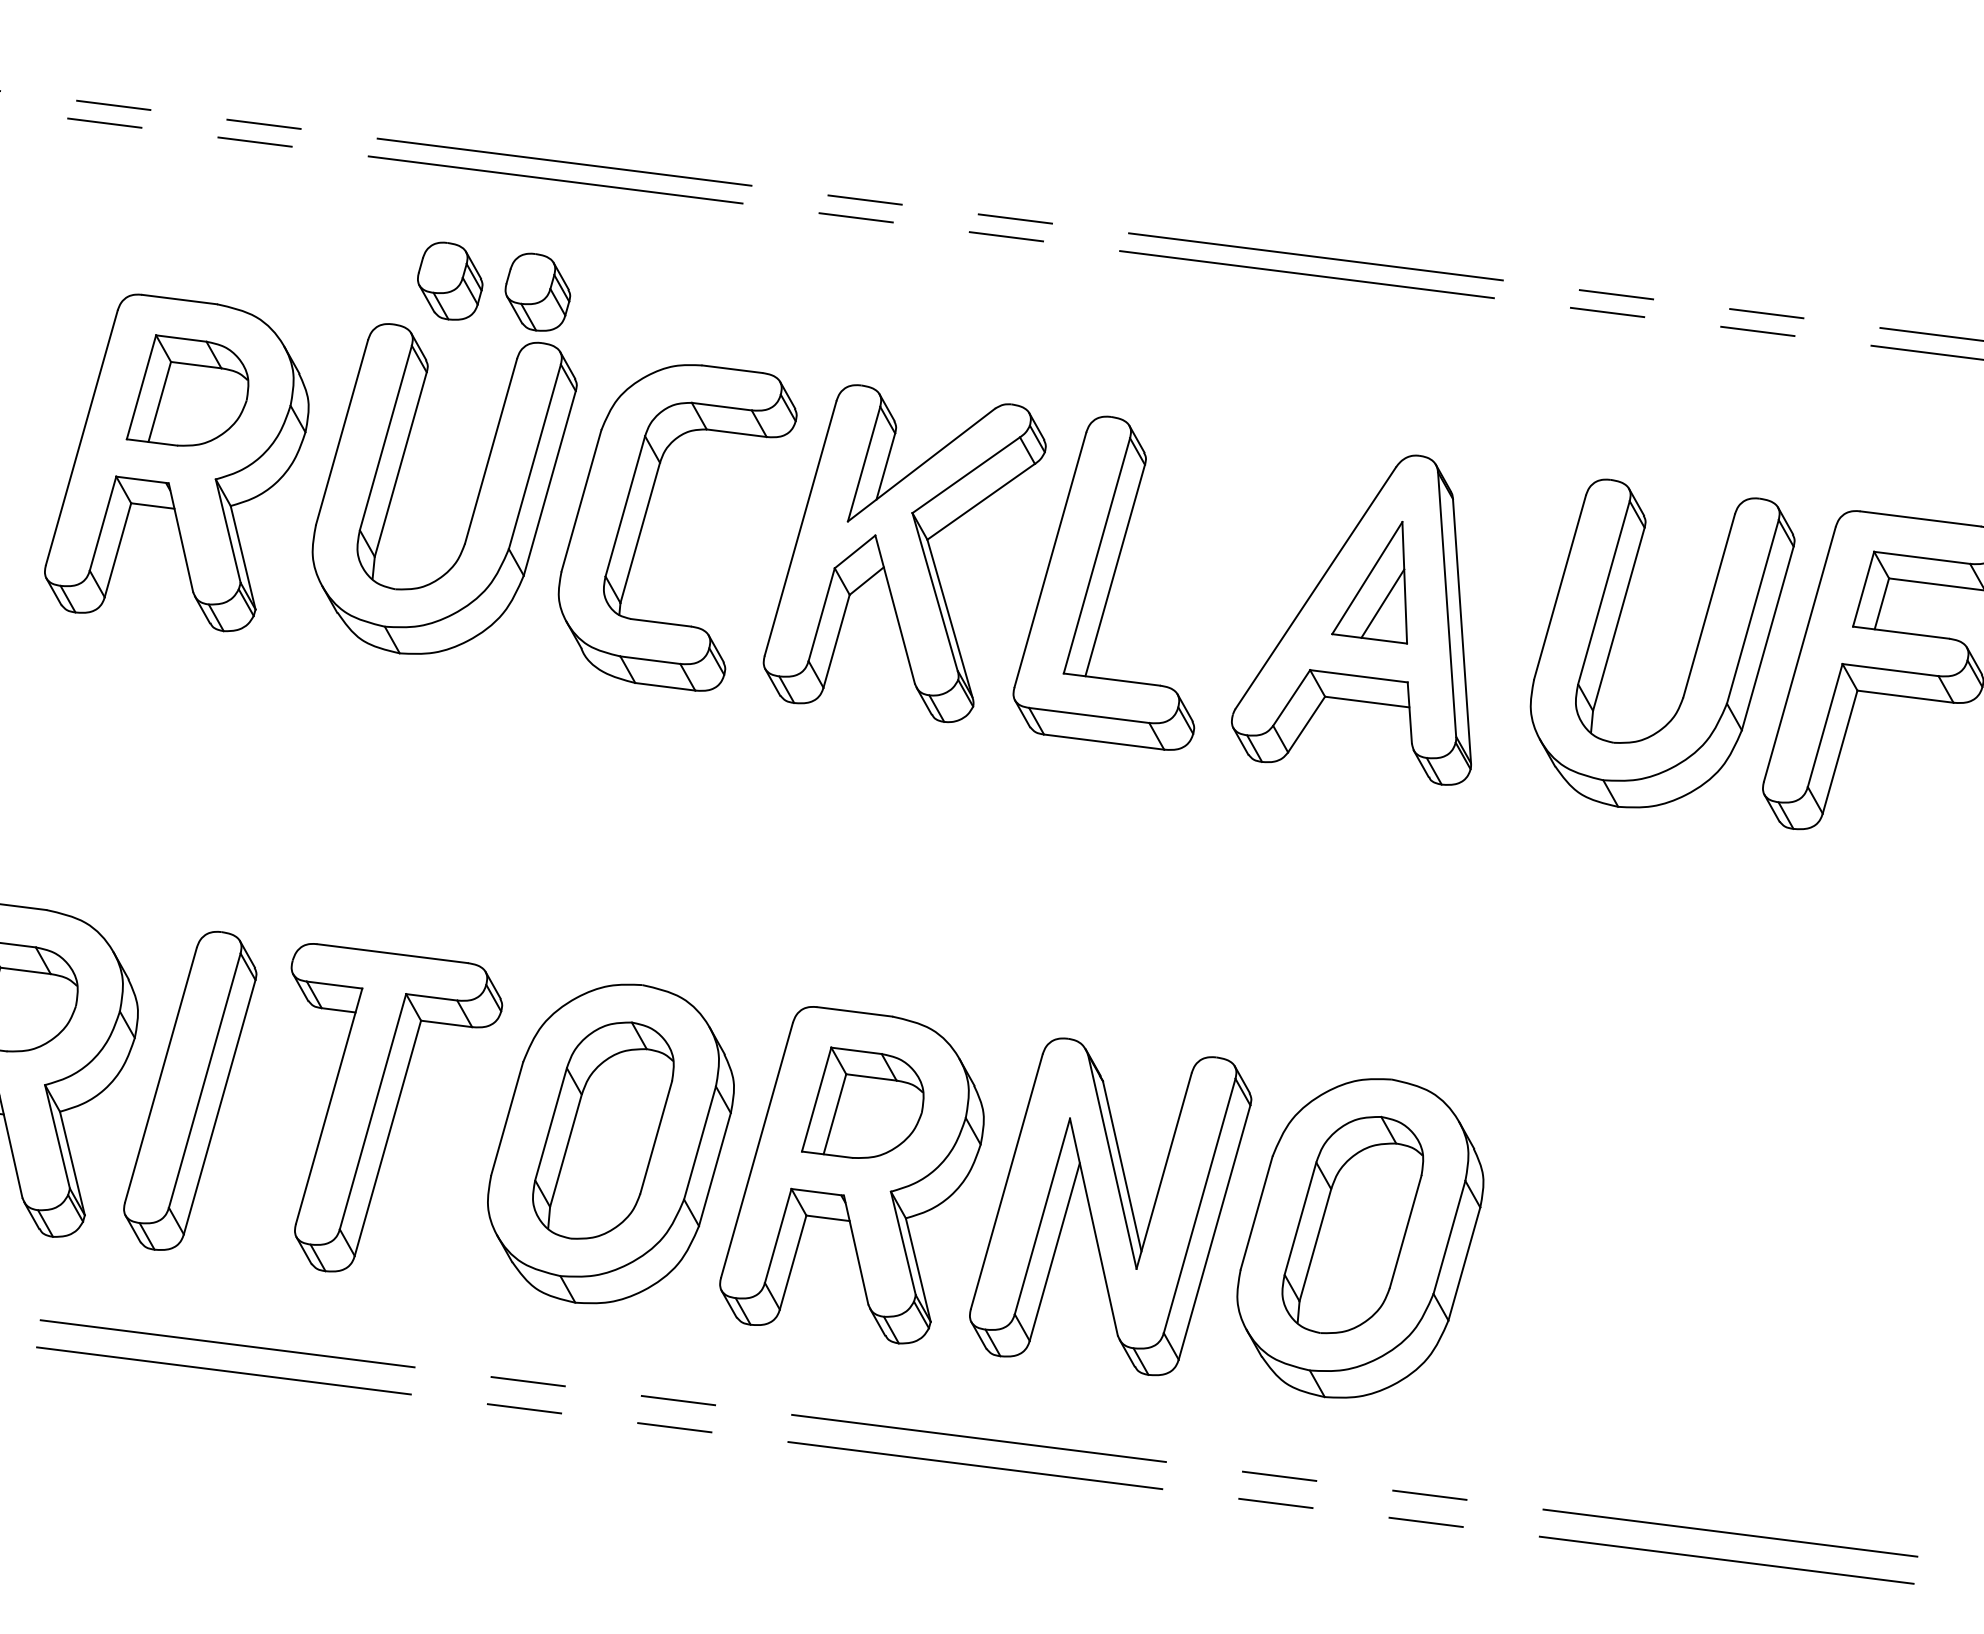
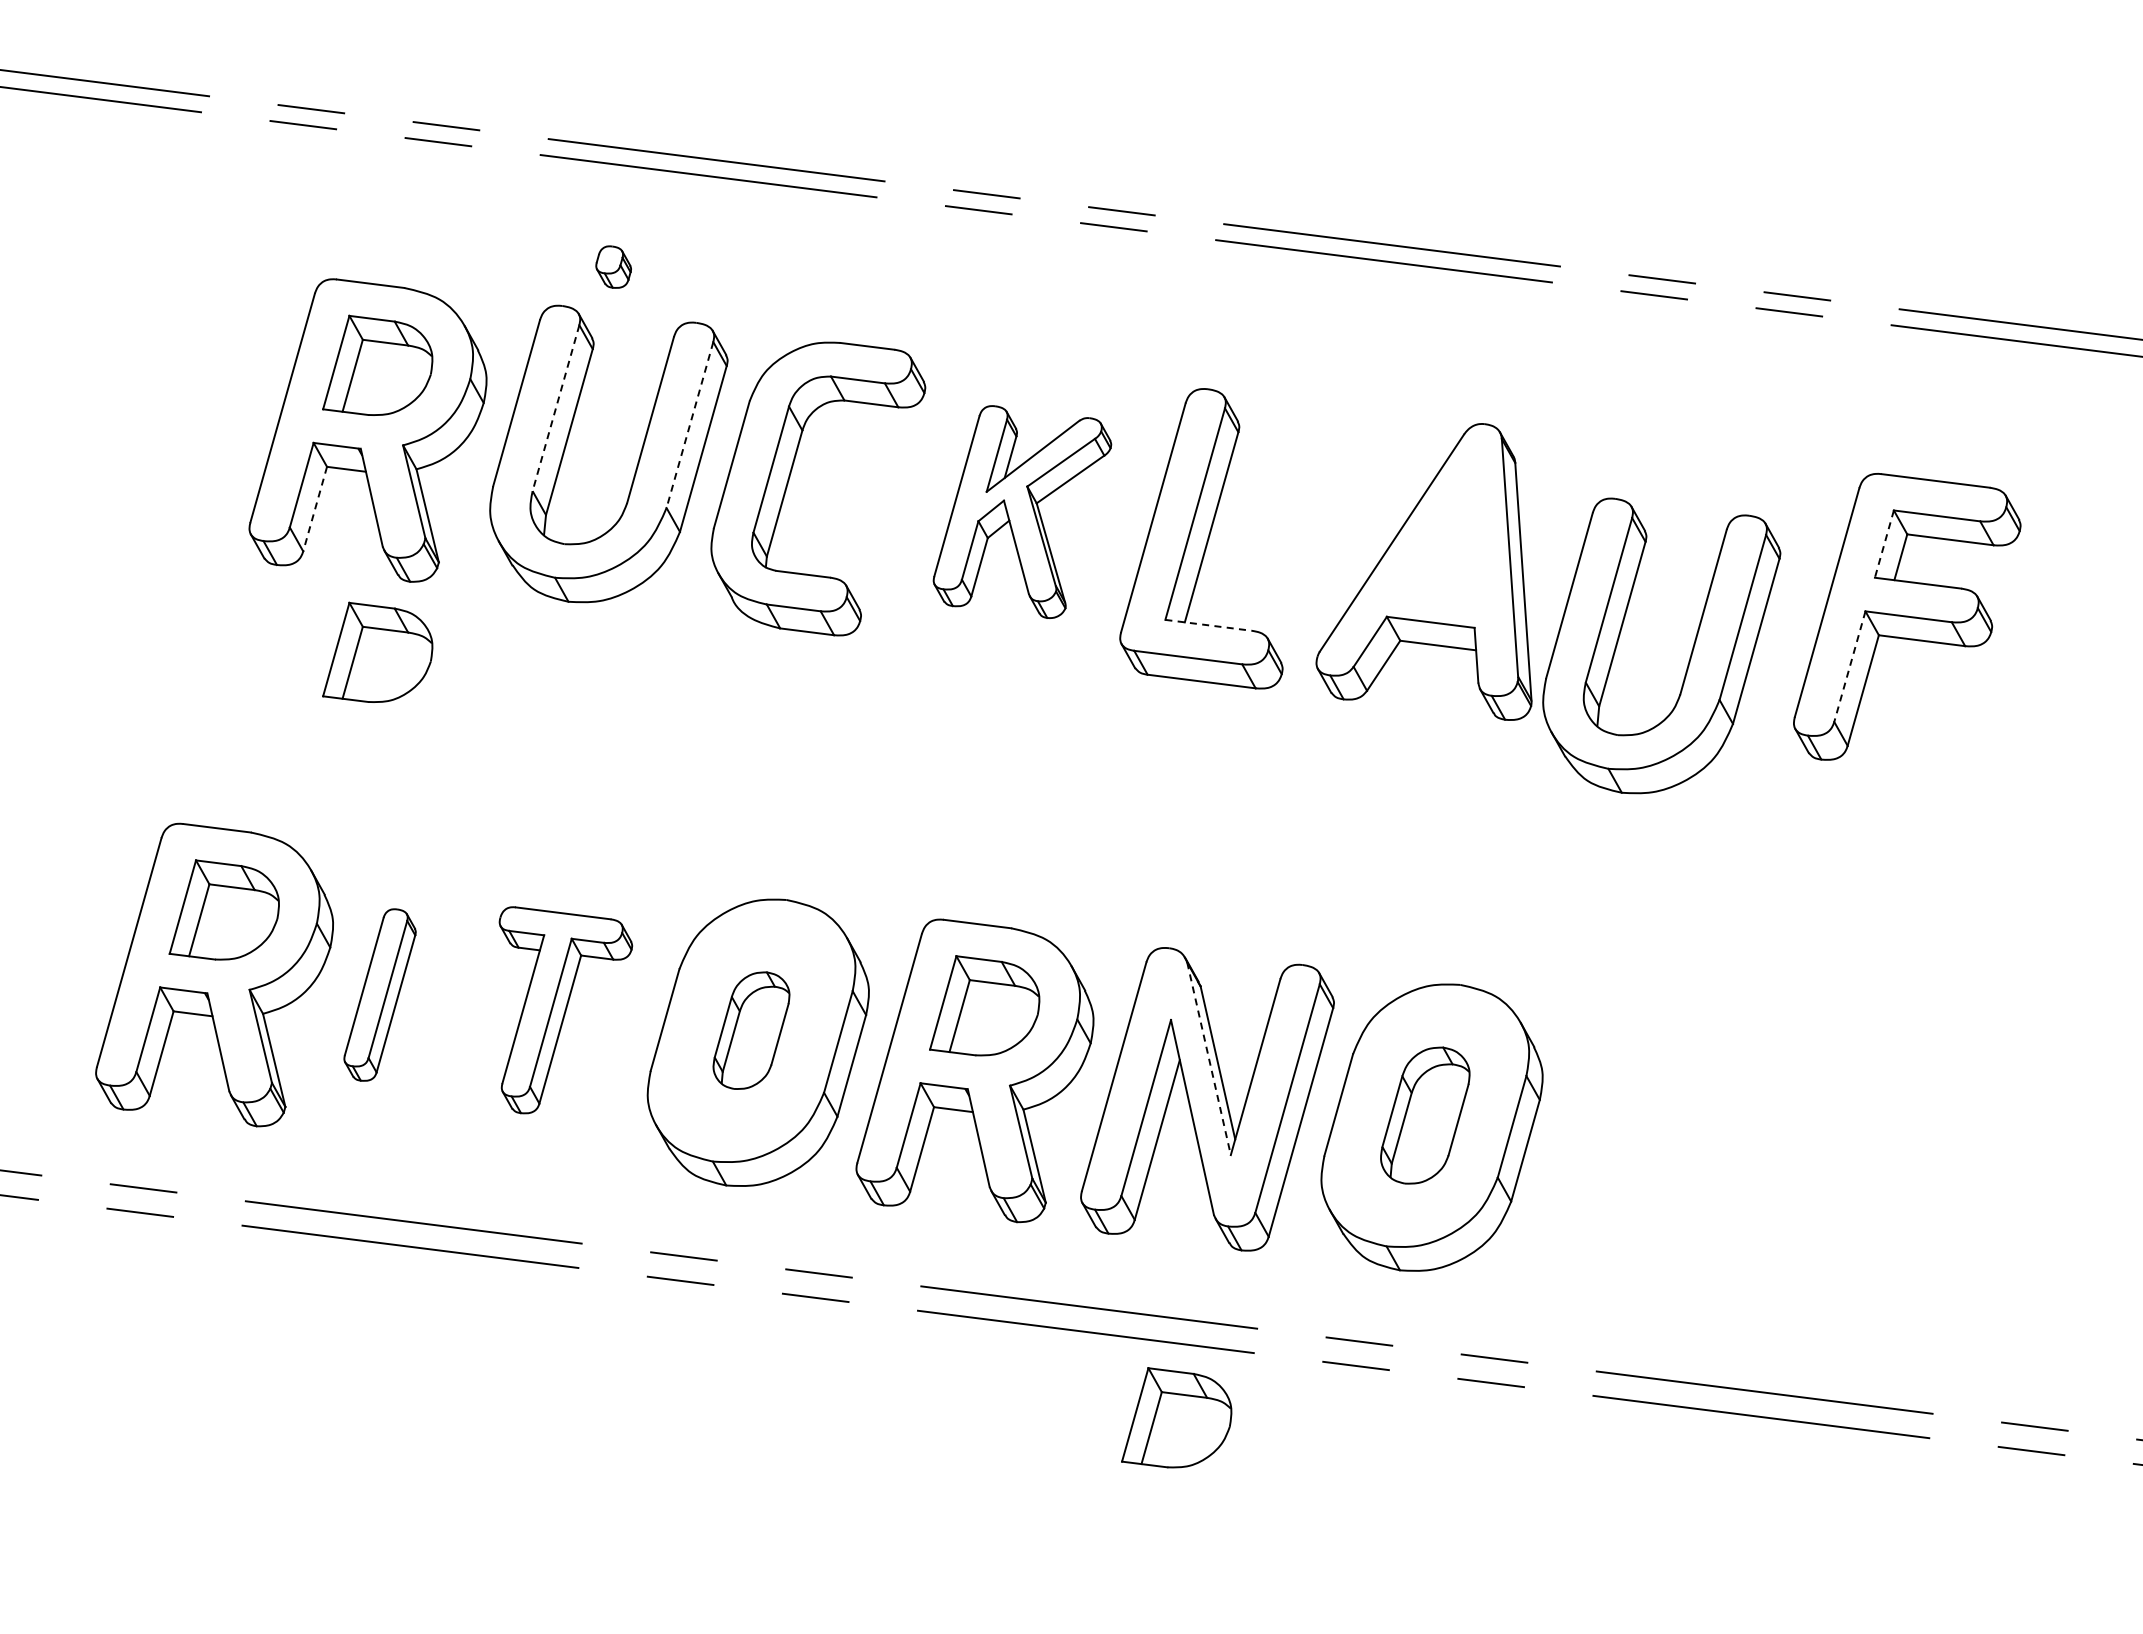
part: (449, 280) -> (613, 266), size x0.6
part: (537, 291) -> (692, 276), removed
line: (385, 438) -> (555, 408), solid -> dashed
line: (534, 457) -> (689, 425), solid -> dashed
line: (118, 550) -> (315, 509), solid -> dashed
part: (904, 552) -> (1022, 511), size x0.7
part: (1368, 581) -> (1439, 537), removed
line: (1863, 589) -> (1884, 544), solid -> dashed
part: (1694, 653) -> (1690, 654), moved
line: (1111, 679) -> (1208, 625), solid -> dashed
part: (187, 708) -> (377, 651), added
line: (1824, 726) -> (1849, 667), solid -> dashed
part: (189, 1090) -> (379, 994), size x0.6
part: (396, 1108) -> (565, 1010), size x0.7
part: (603, 1130) -> (751, 1030), size x0.6
line: (1112, 1161) -> (1209, 1058), solid -> dashed
part: (1353, 1224) -> (1425, 1115), size x0.7
part: (1076, 1560) -> (1176, 1417), added

